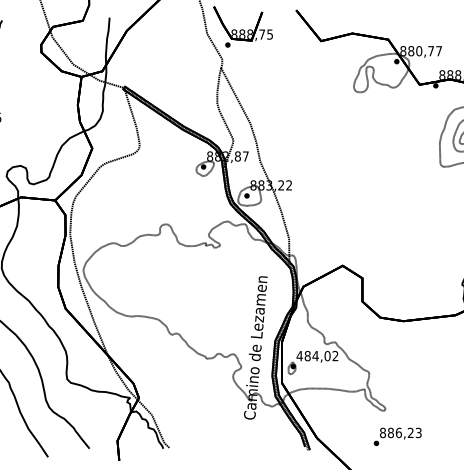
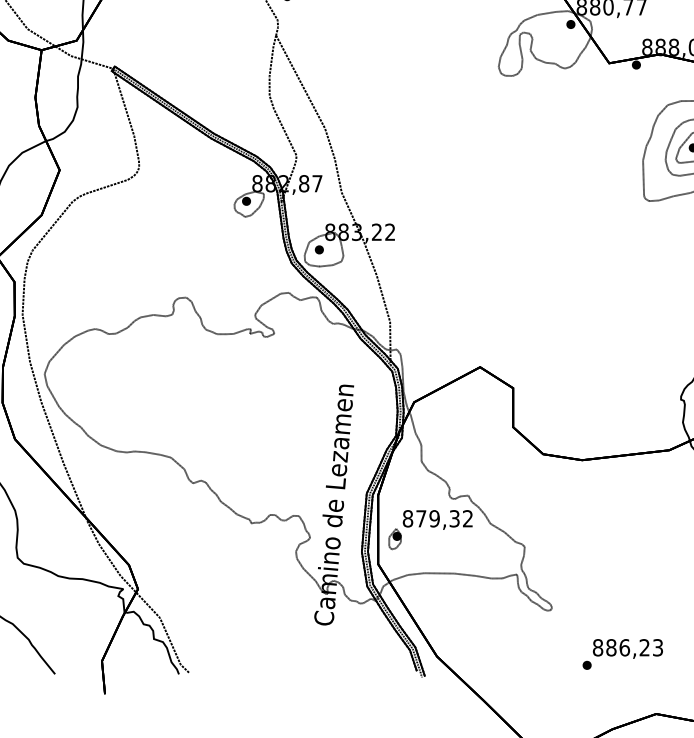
text: (313, 356) -> (431, 519), 484,02 -> 879,32
text: (397, 436) -> (622, 653), moved

